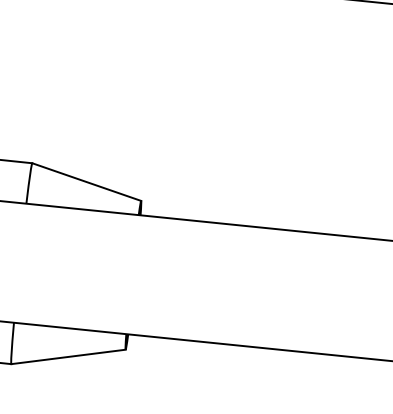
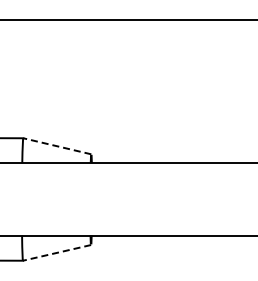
line: (86, 182) -> (57, 146), solid -> dashed
line: (69, 356) -> (57, 252), solid -> dashed

